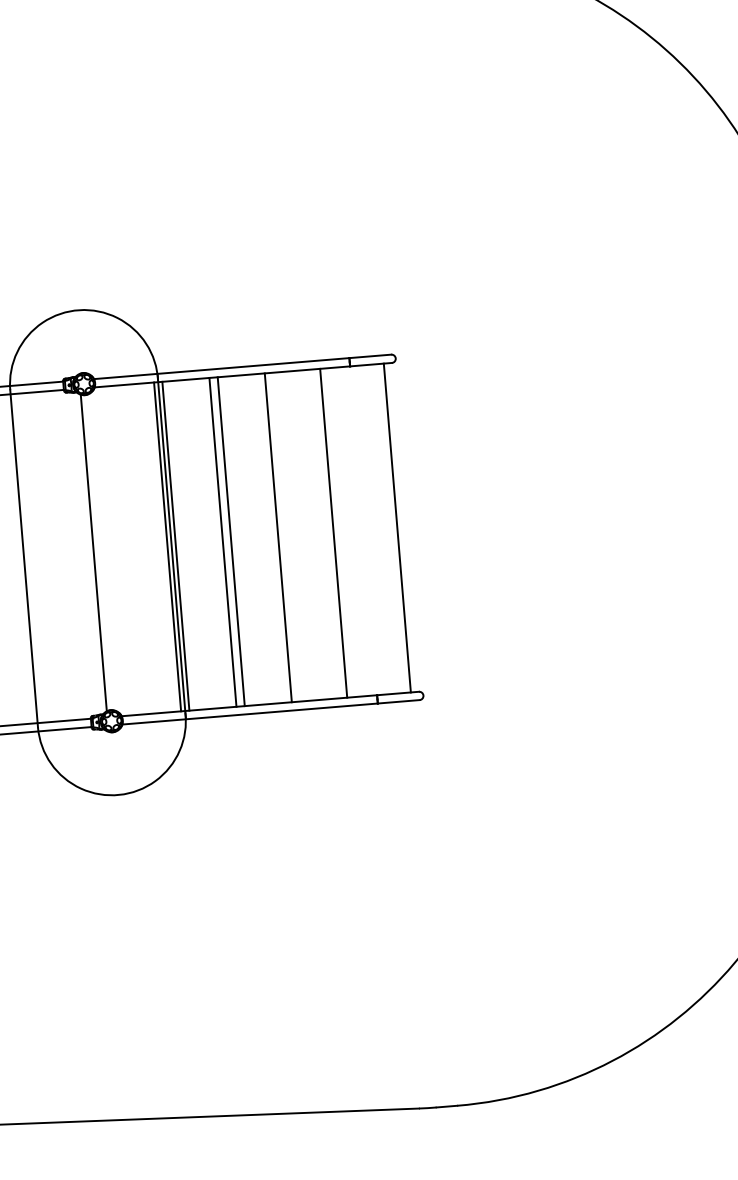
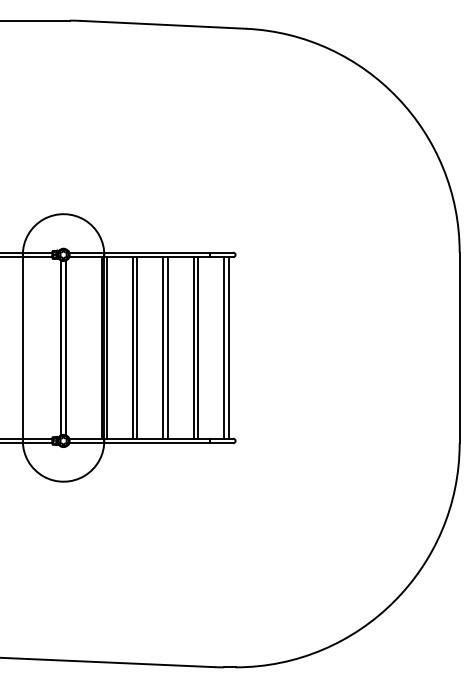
line: (389, 527) -> (224, 347), added
line: (342, 531) -> (198, 347), added
line: (286, 536) -> (167, 347), added
line: (101, 551) -> (65, 347), added

